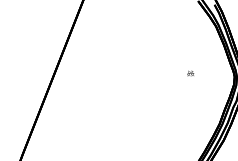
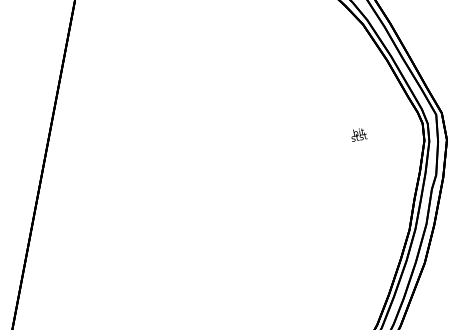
text: (190, 73) -> (358, 135), moved

